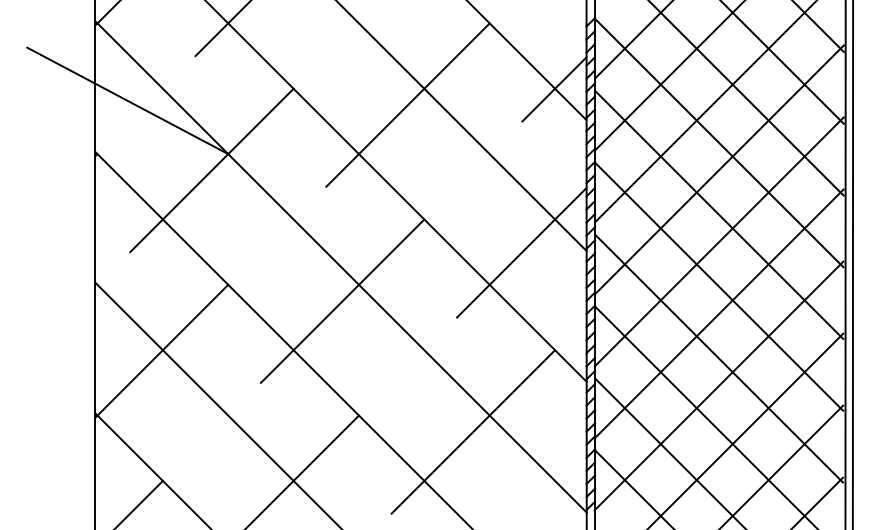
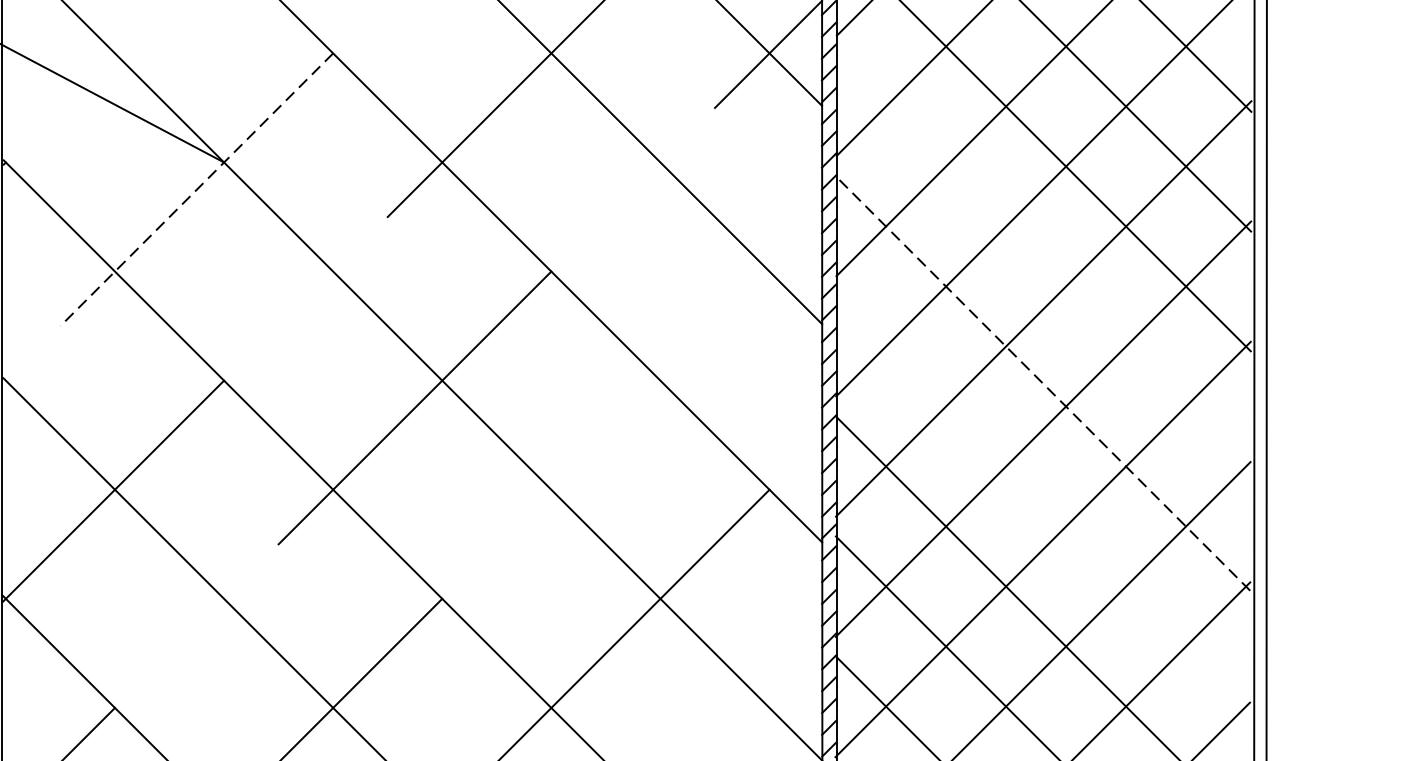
line: (211, 170) -> (196, 189), solid -> dashed
line: (719, 214) -> (1043, 263), removed
line: (521, 252) -> (713, 326), removed
line: (718, 286) -> (1042, 383), solid -> dashed
line: (718, 358) -> (1042, 503), removed

